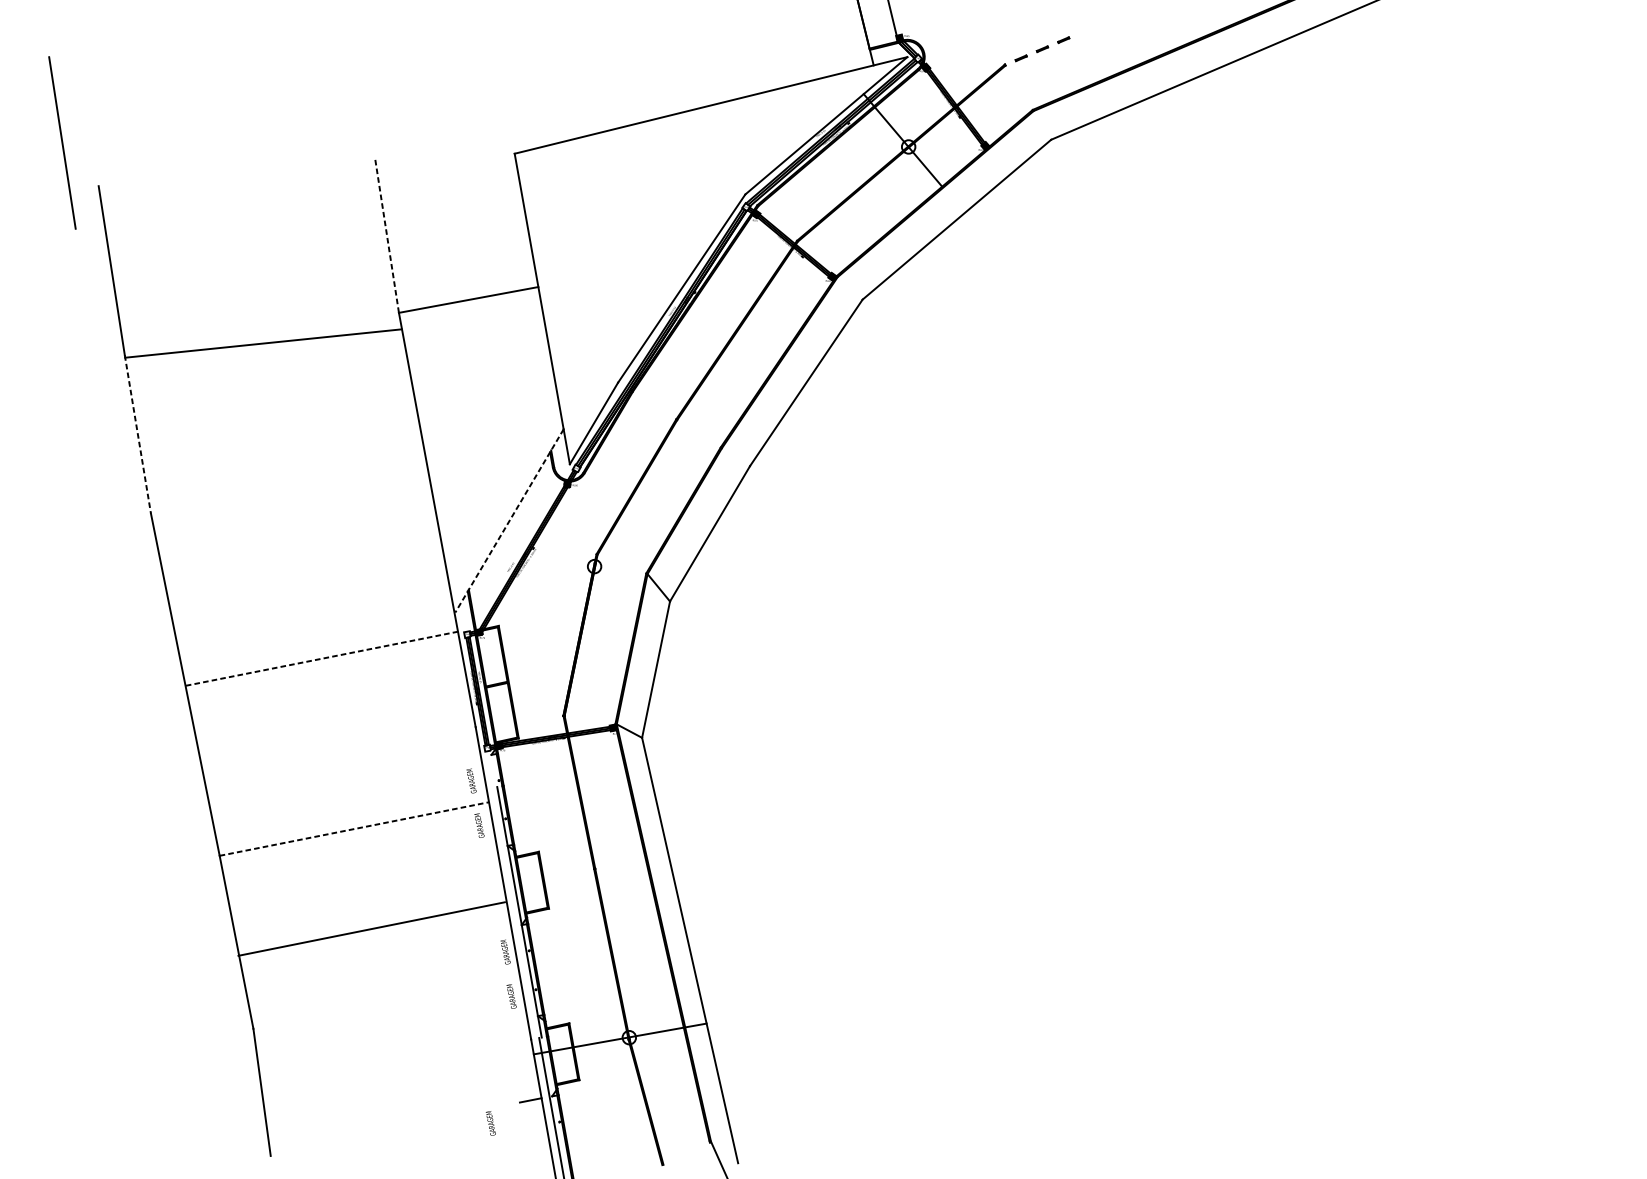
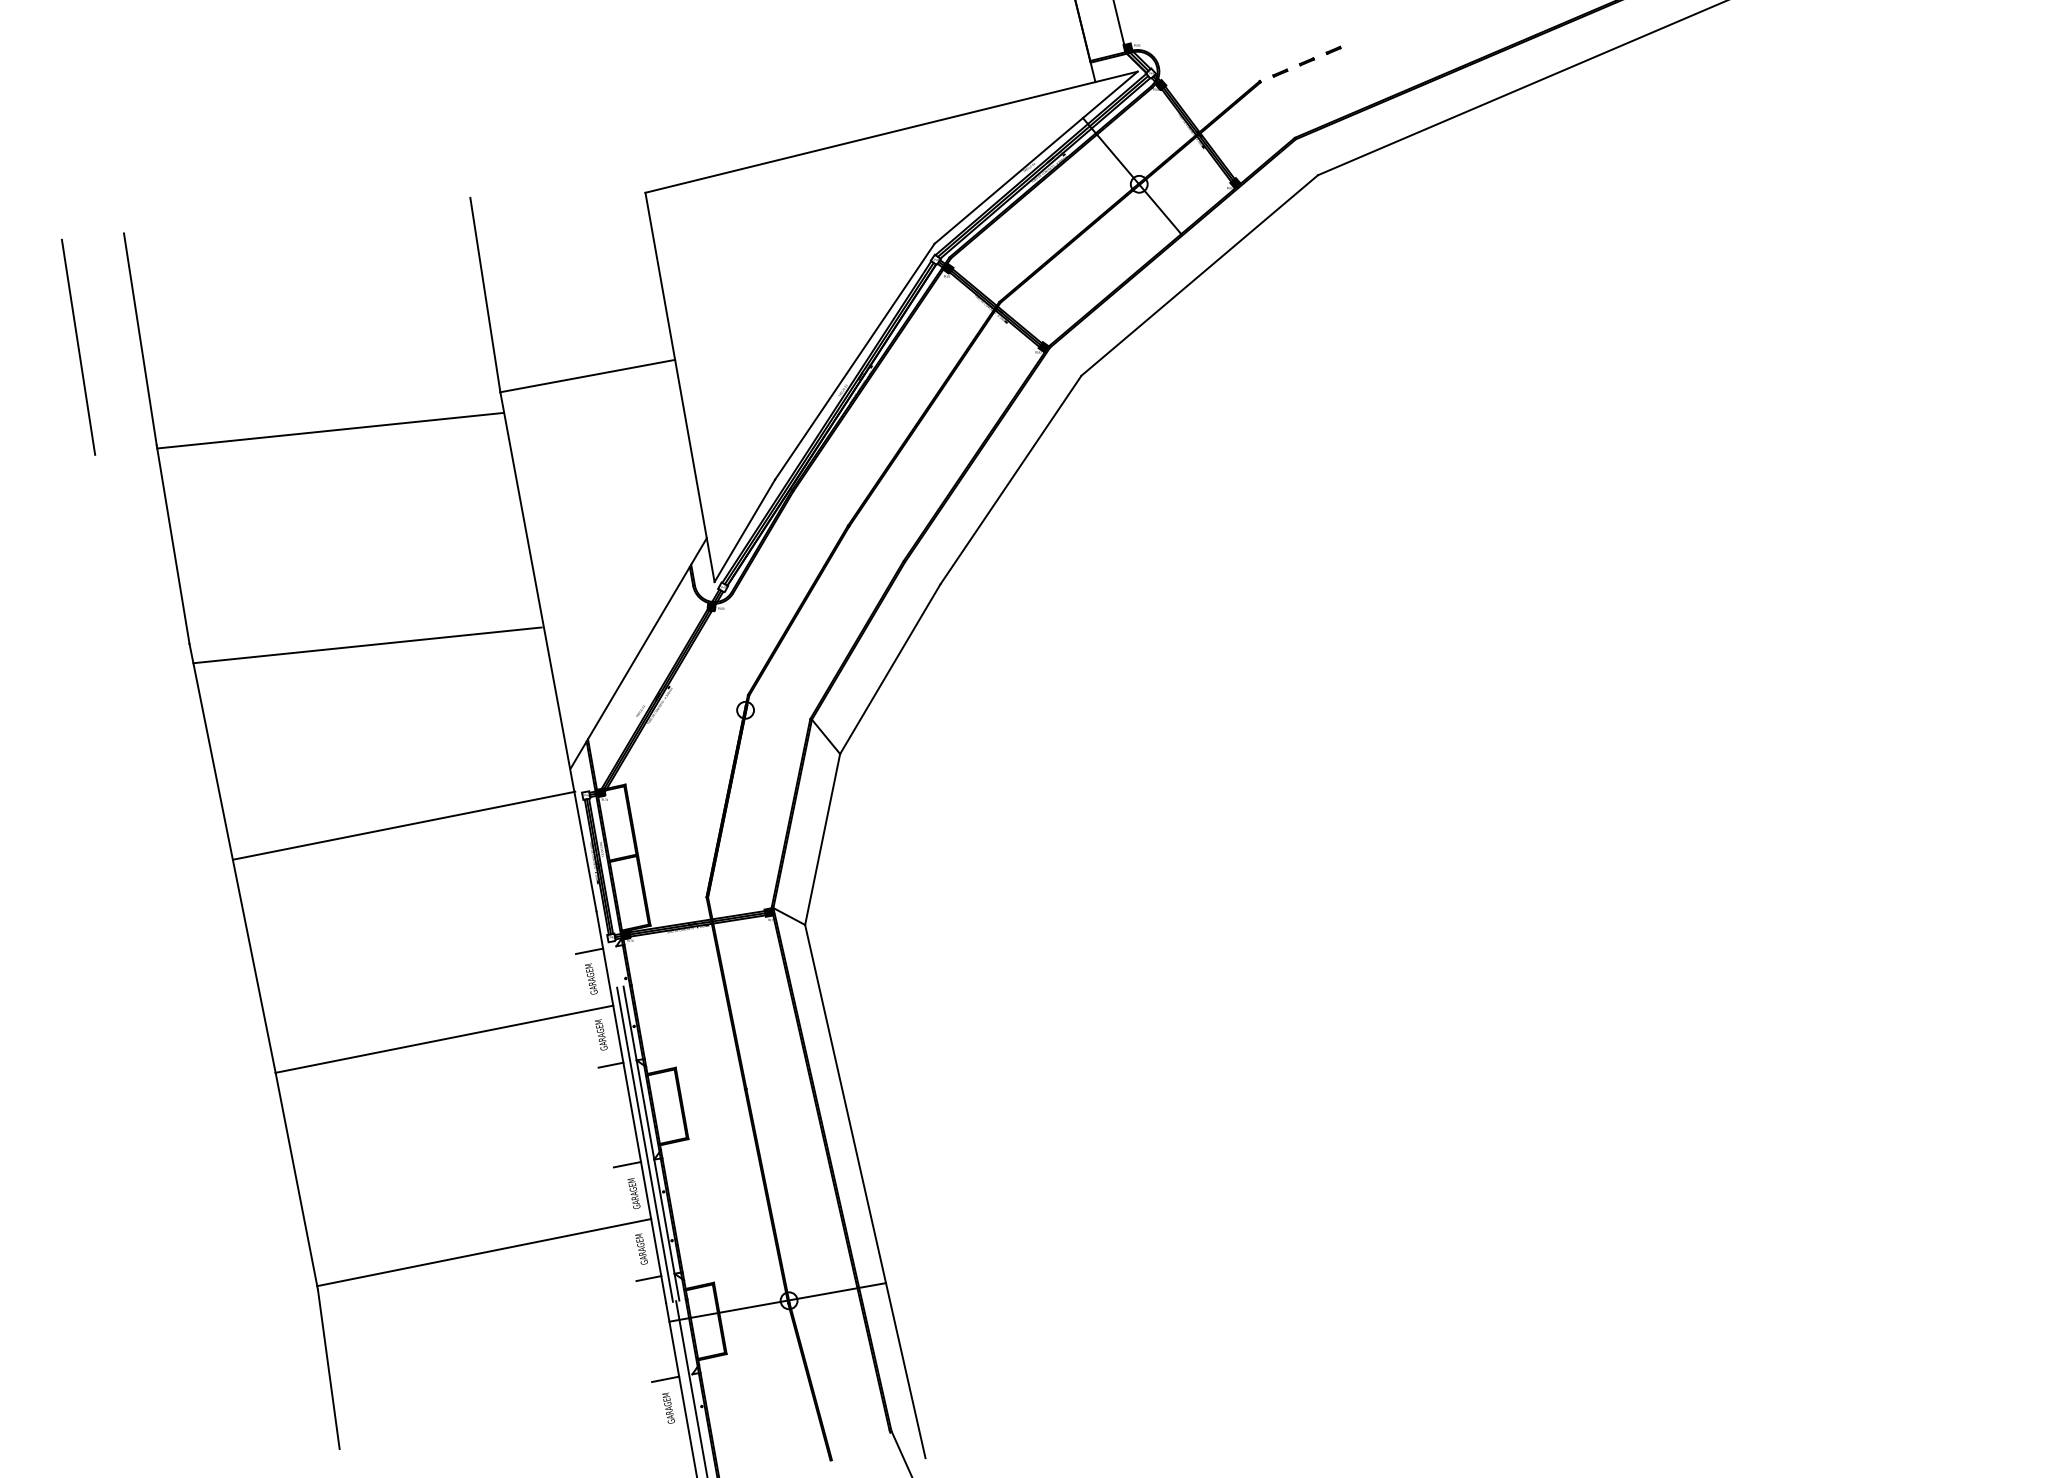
line: (62, 142) -> (78, 346), moved
line: (387, 234) -> (485, 294), dashed -> solid
line: (138, 434) -> (173, 544), dashed -> solid
line: (292, 514) -> (367, 645), added
line: (509, 521) -> (638, 653), dashed -> solid
line: (322, 658) -> (404, 825), dashed -> solid
line: (470, 759) -> (589, 951), added
line: (354, 829) -> (444, 1039), dashed -> solid
line: (486, 849) -> (610, 1064), added
line: (513, 913) -> (644, 1144), added
line: (371, 928) -> (484, 1252), moved
line: (500, 928) -> (627, 1164), added
line: (517, 1019) -> (648, 1278), added
text: (490, 1122) -> (668, 1407), moved

